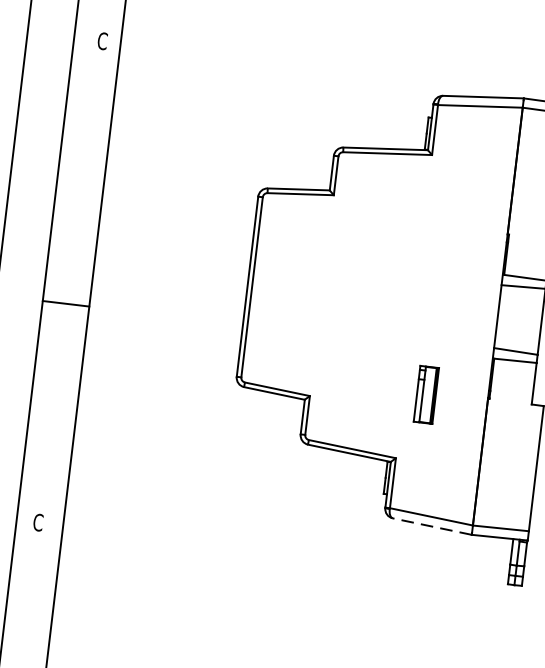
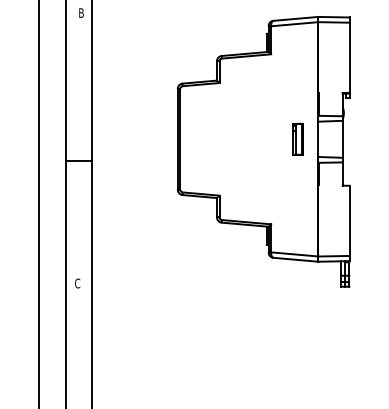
text: (102, 40) -> (81, 12), C -> B
part: (425, 393) -> (297, 138), moved
line: (431, 526) -> (295, 259), dashed -> solid

